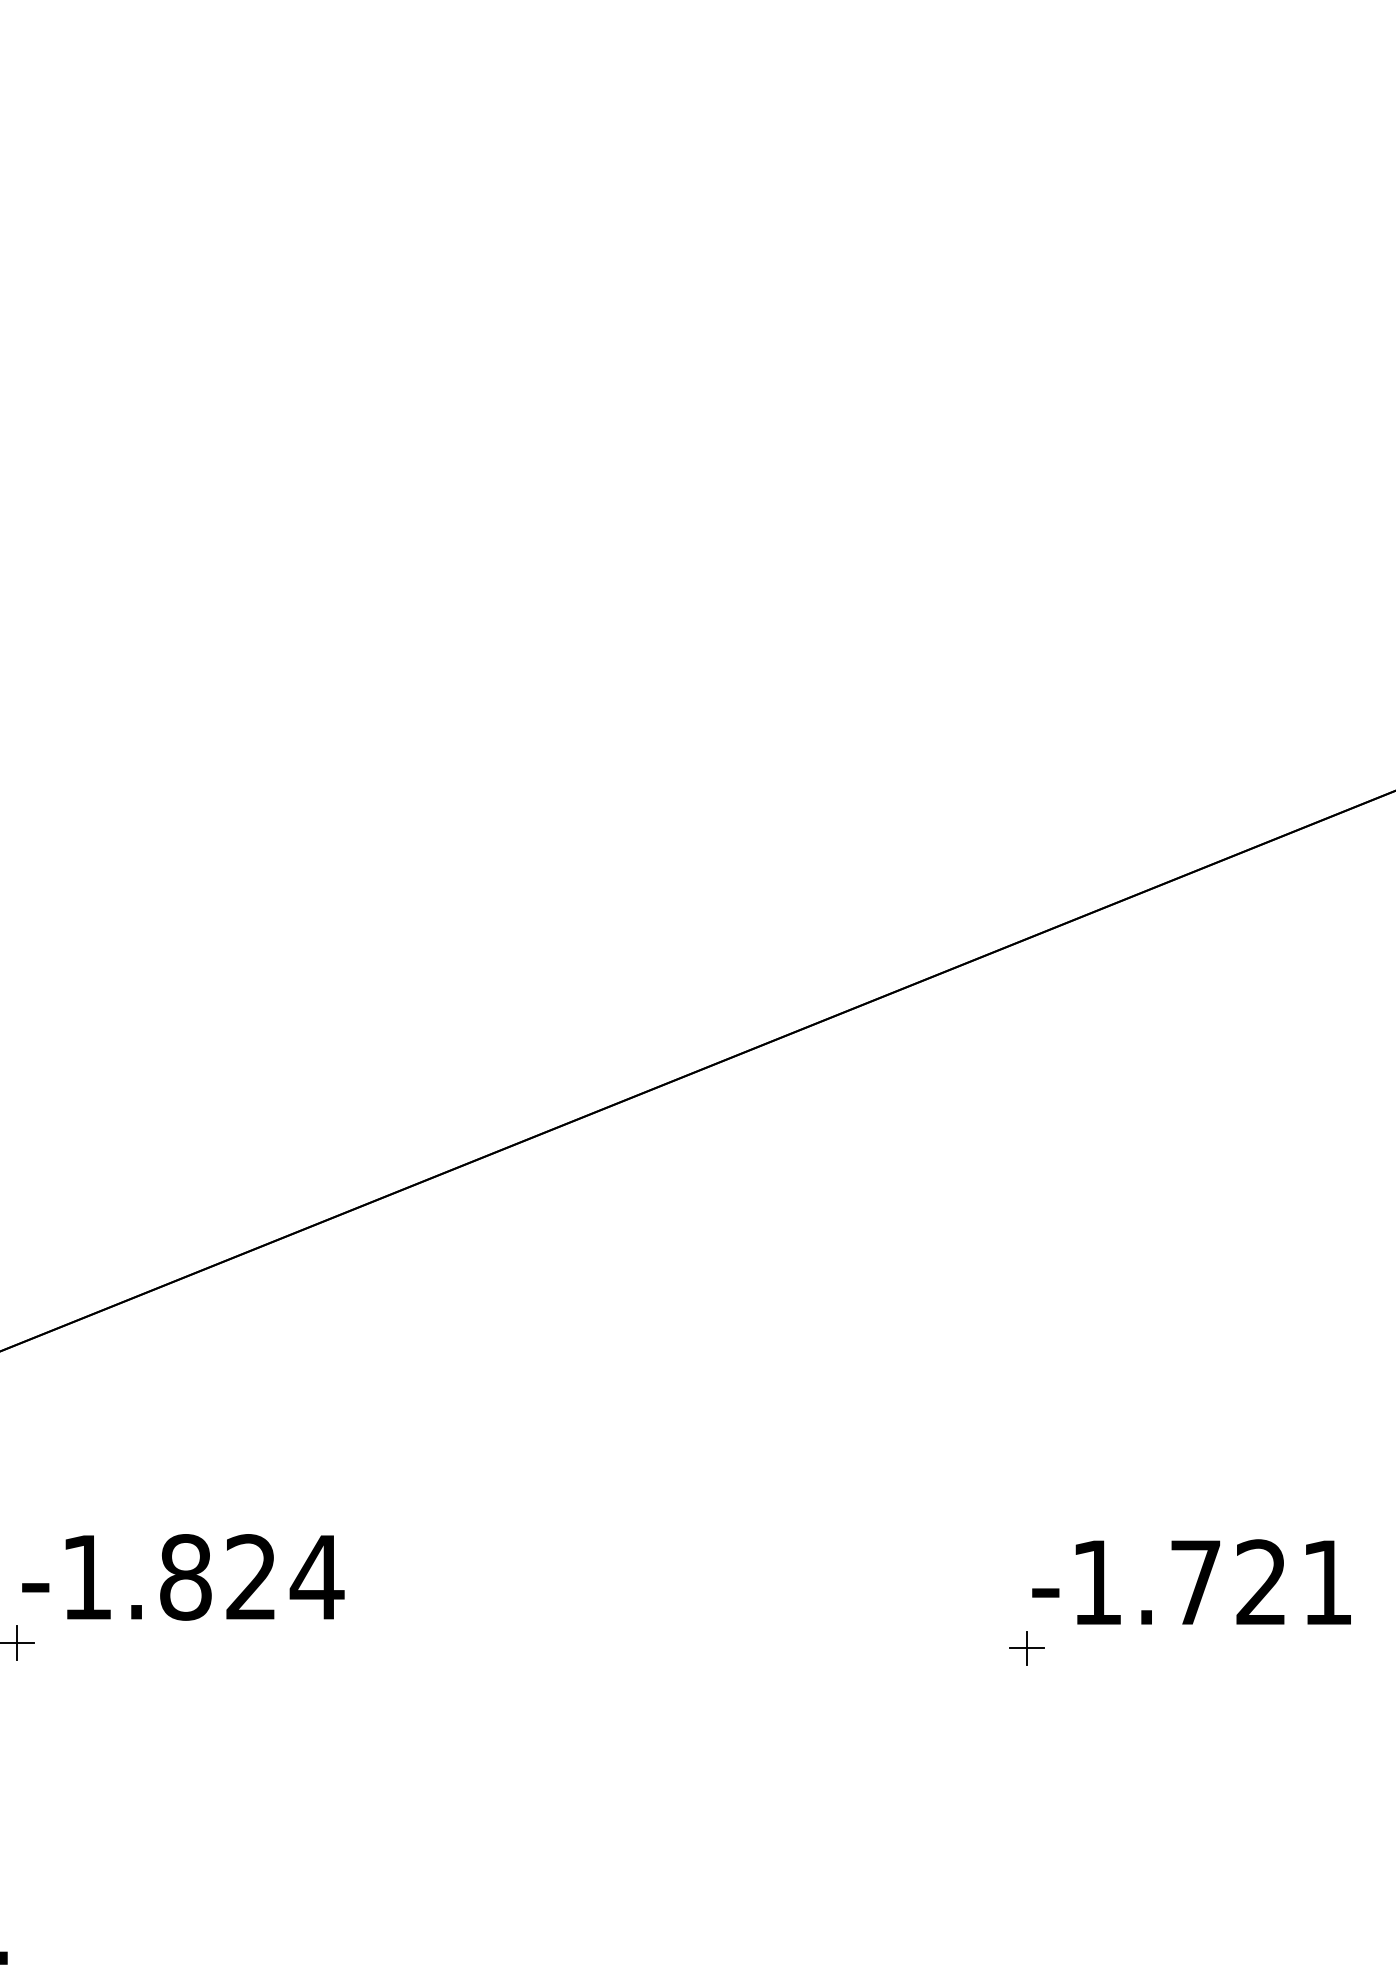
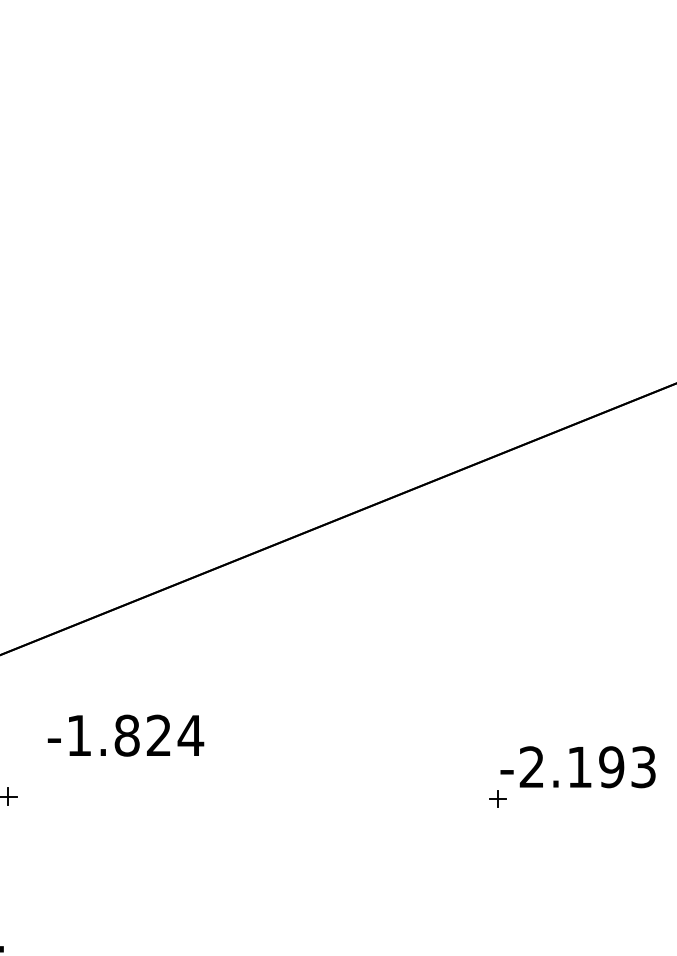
text: (182, 1576) -> (125, 735), moved
text: (1211, 1583) -> (587, 767), -1.721 -> -2.193

